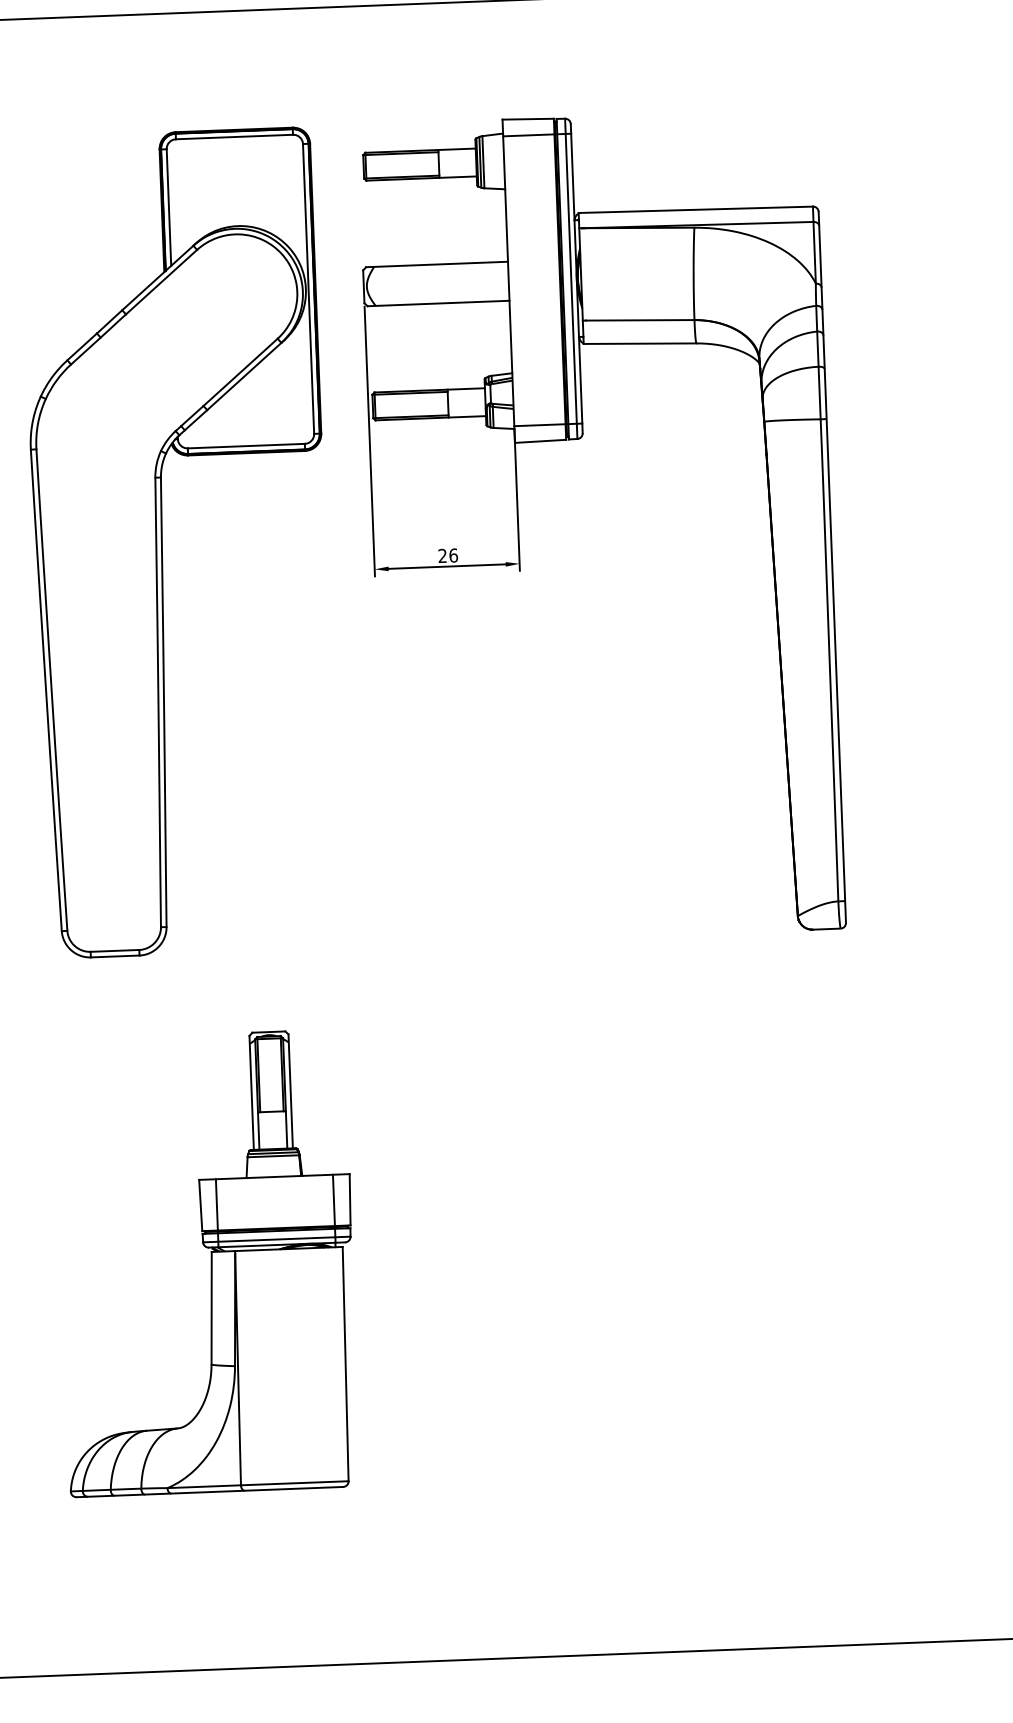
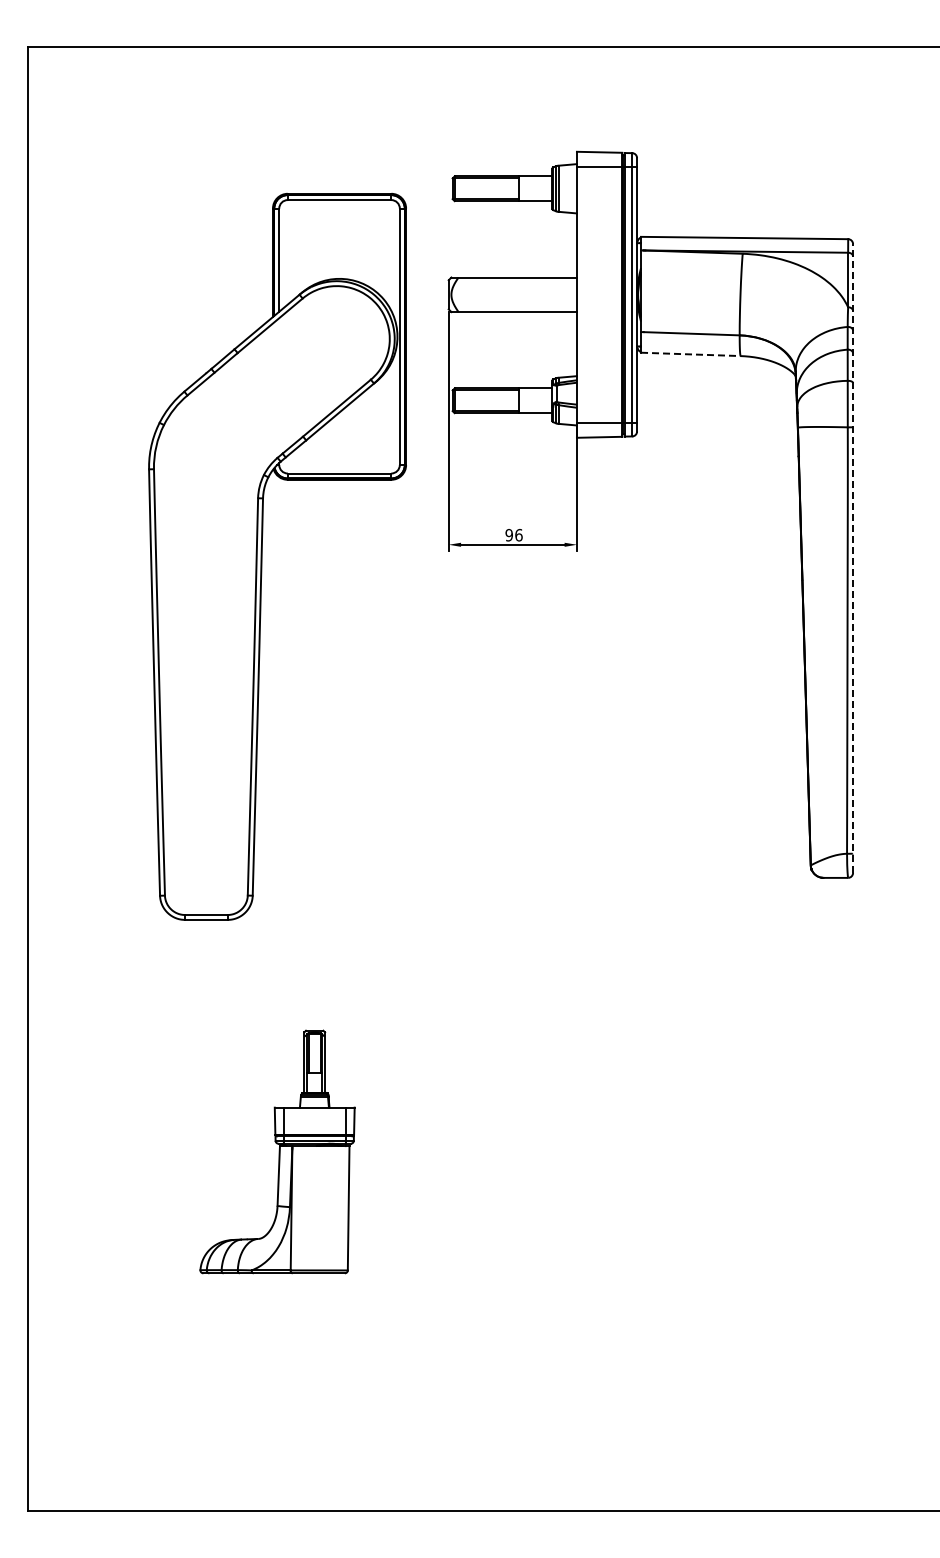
line: (639, 343) -> (690, 354), solid -> dashed
part: (162, 543) -> (262, 556), moved
text: (441, 556) -> (508, 535), 26 -> 96
line: (832, 567) -> (853, 558), solid -> dashed
part: (207, 1262) -> (277, 1151), size x0.6

